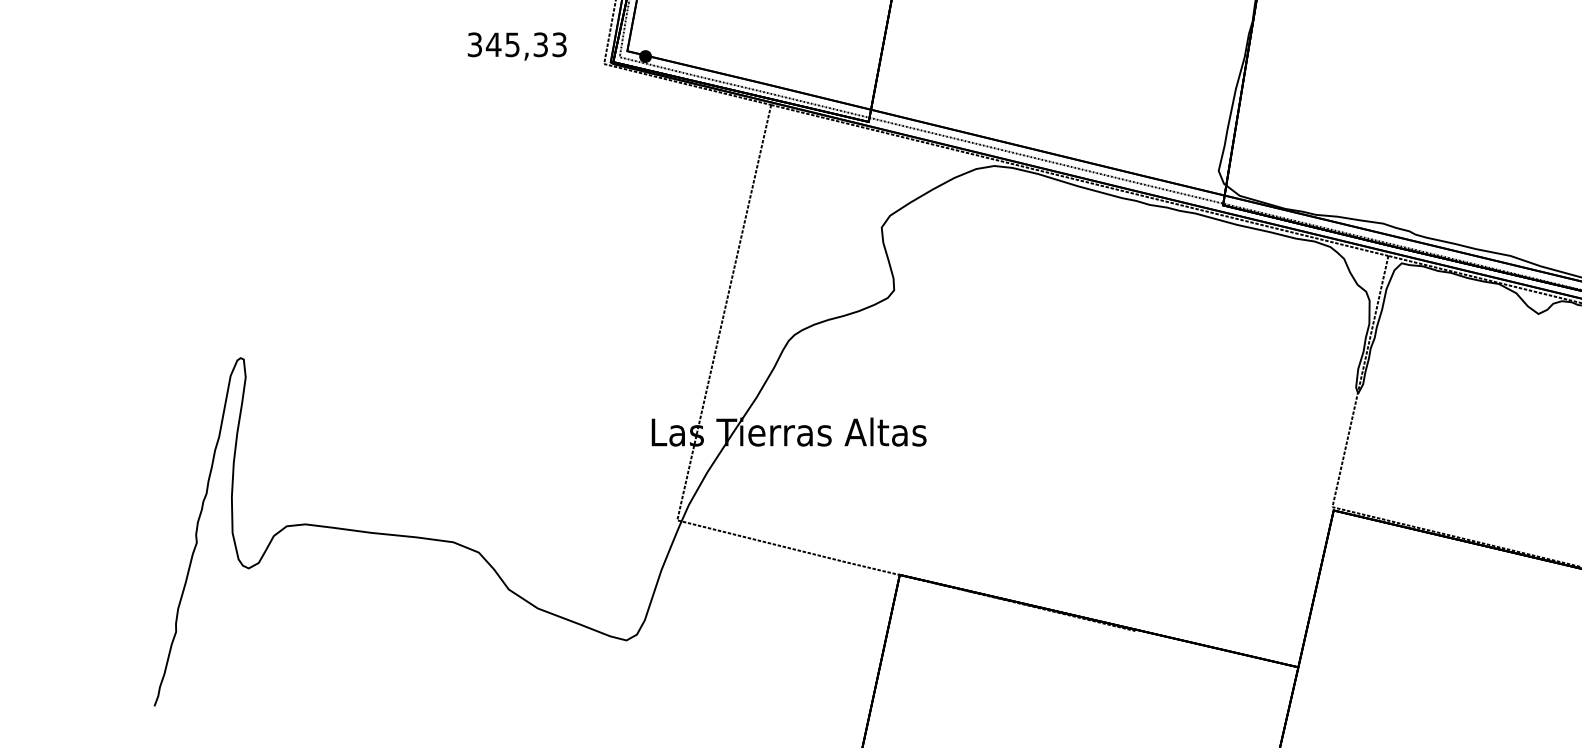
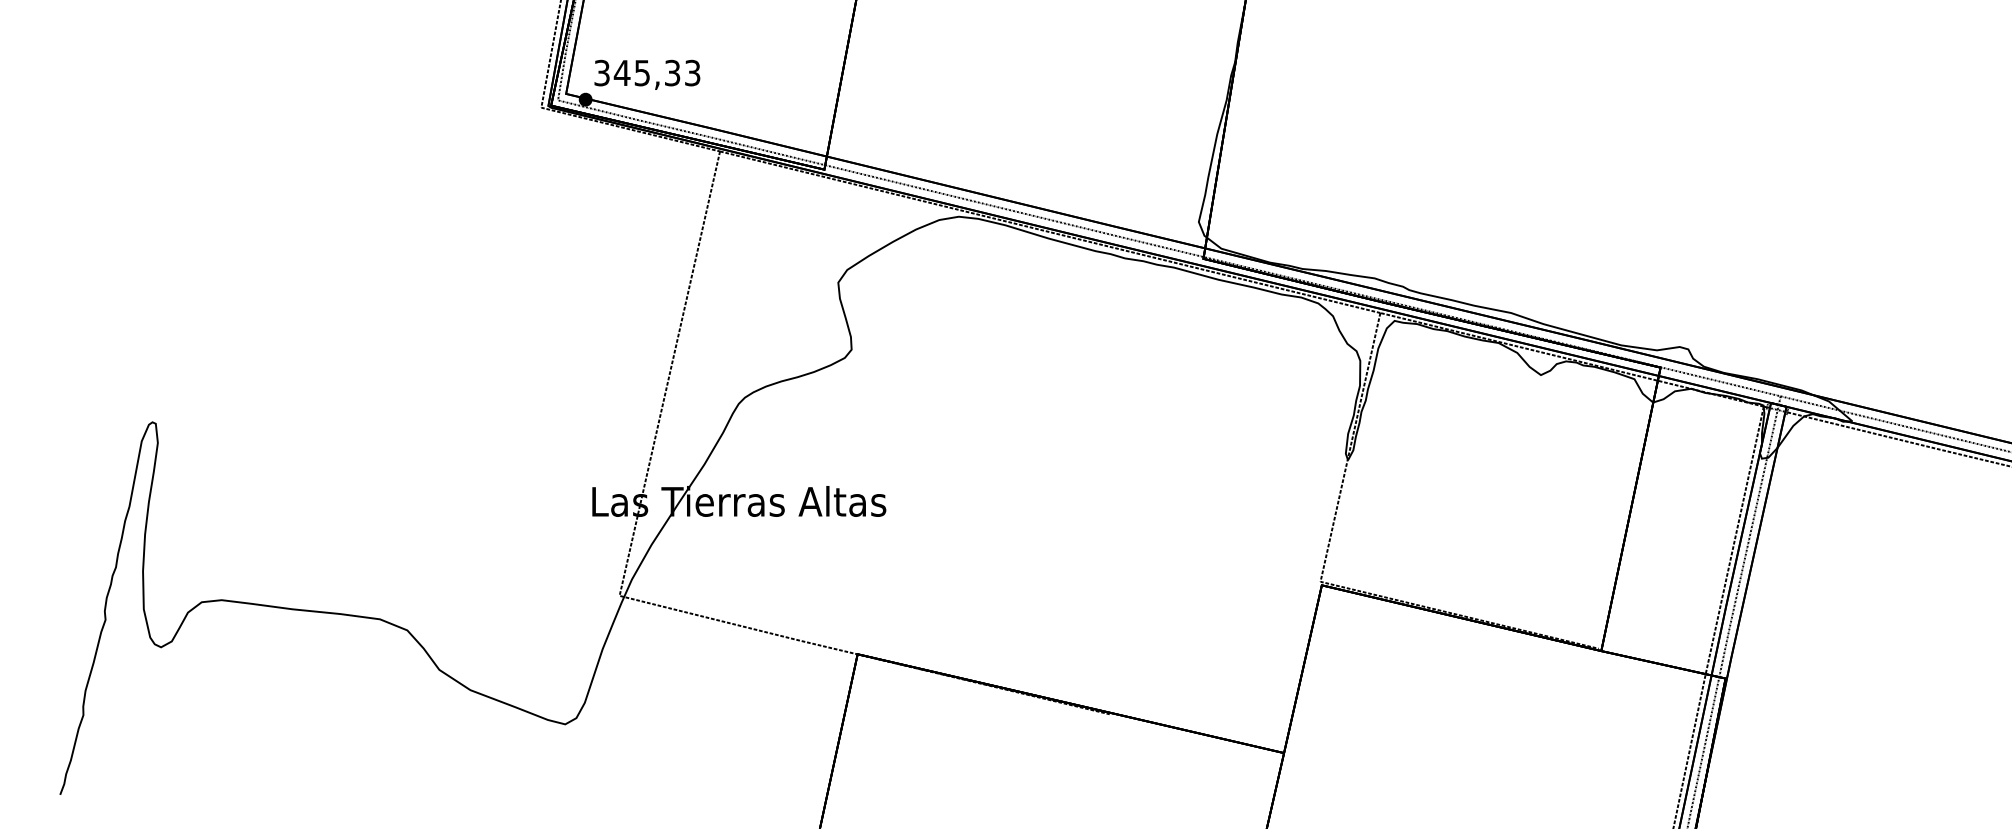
text: (517, 46) -> (647, 74), moved

